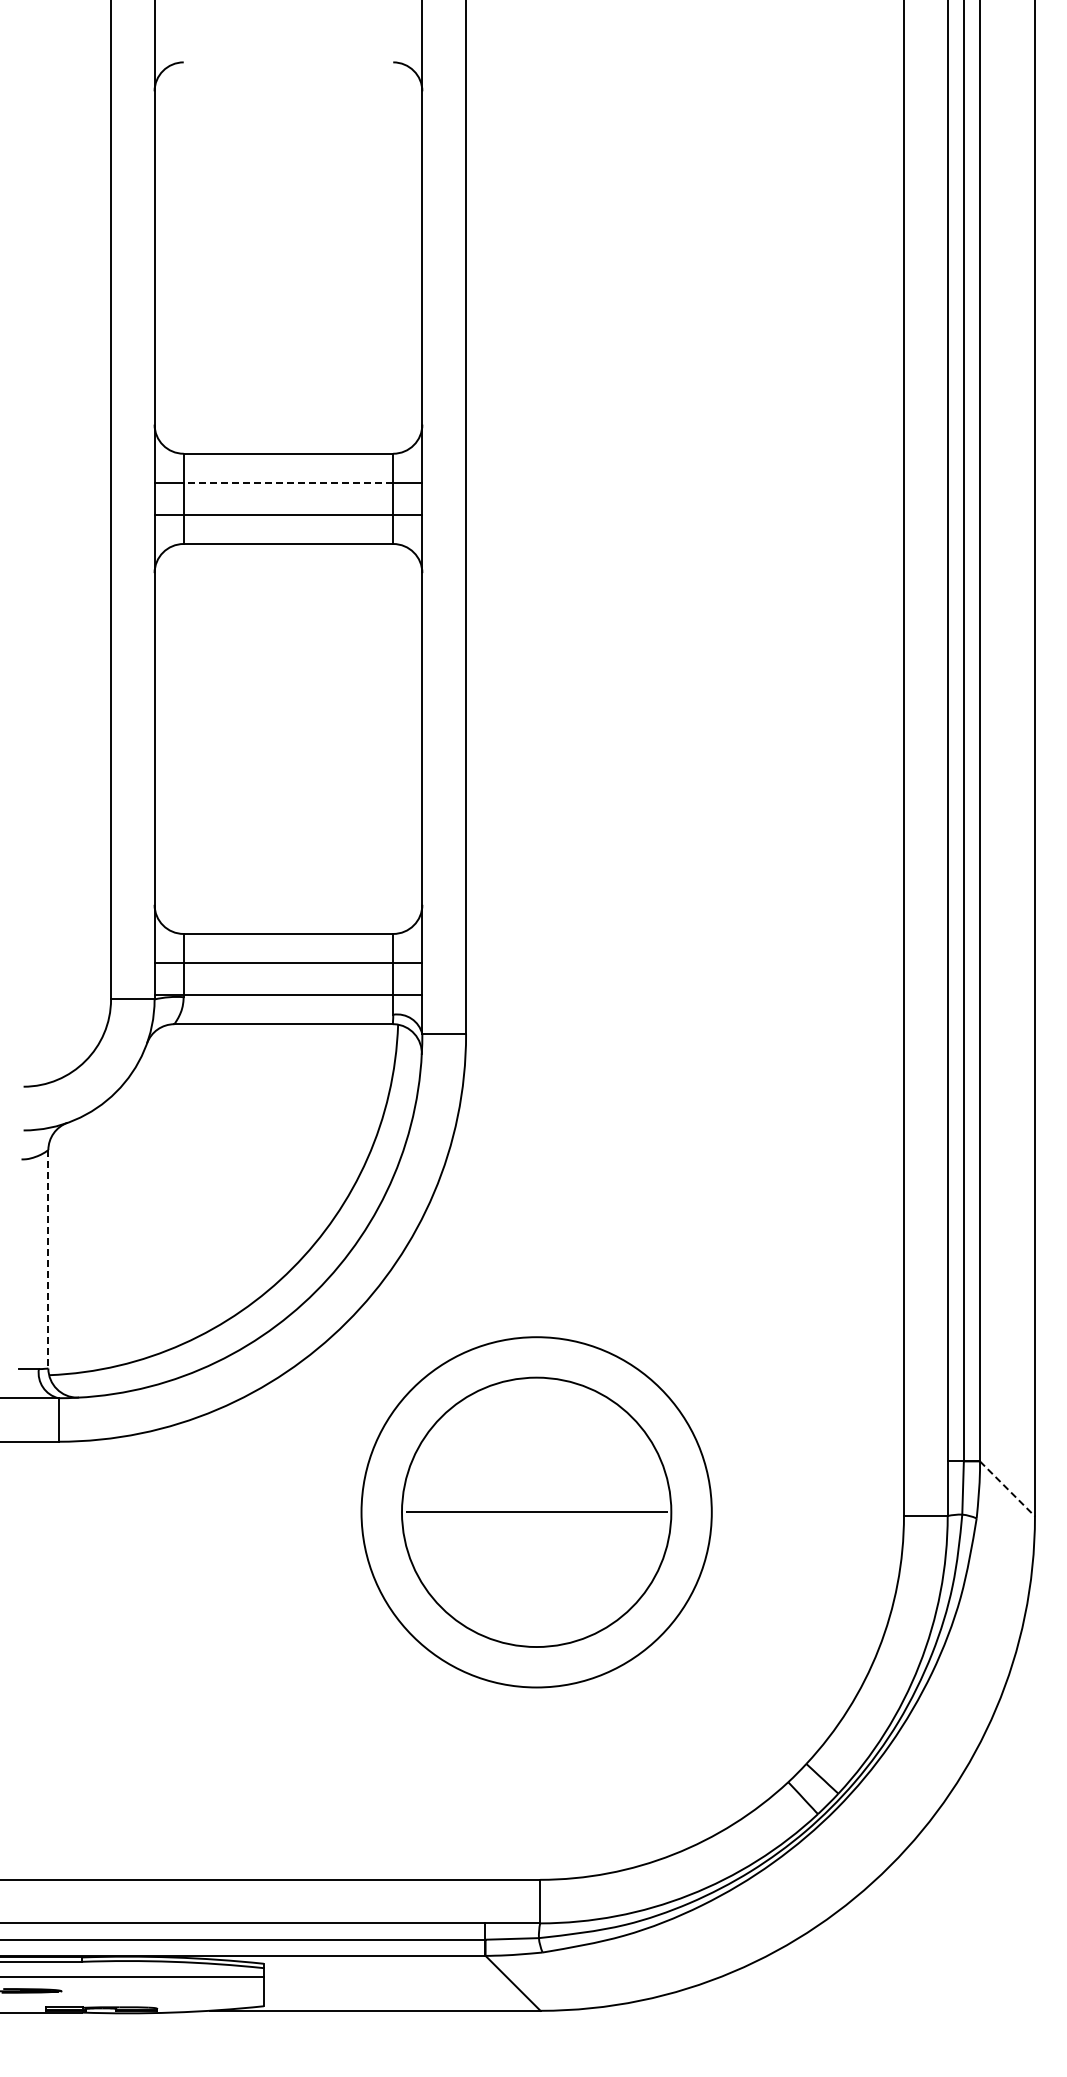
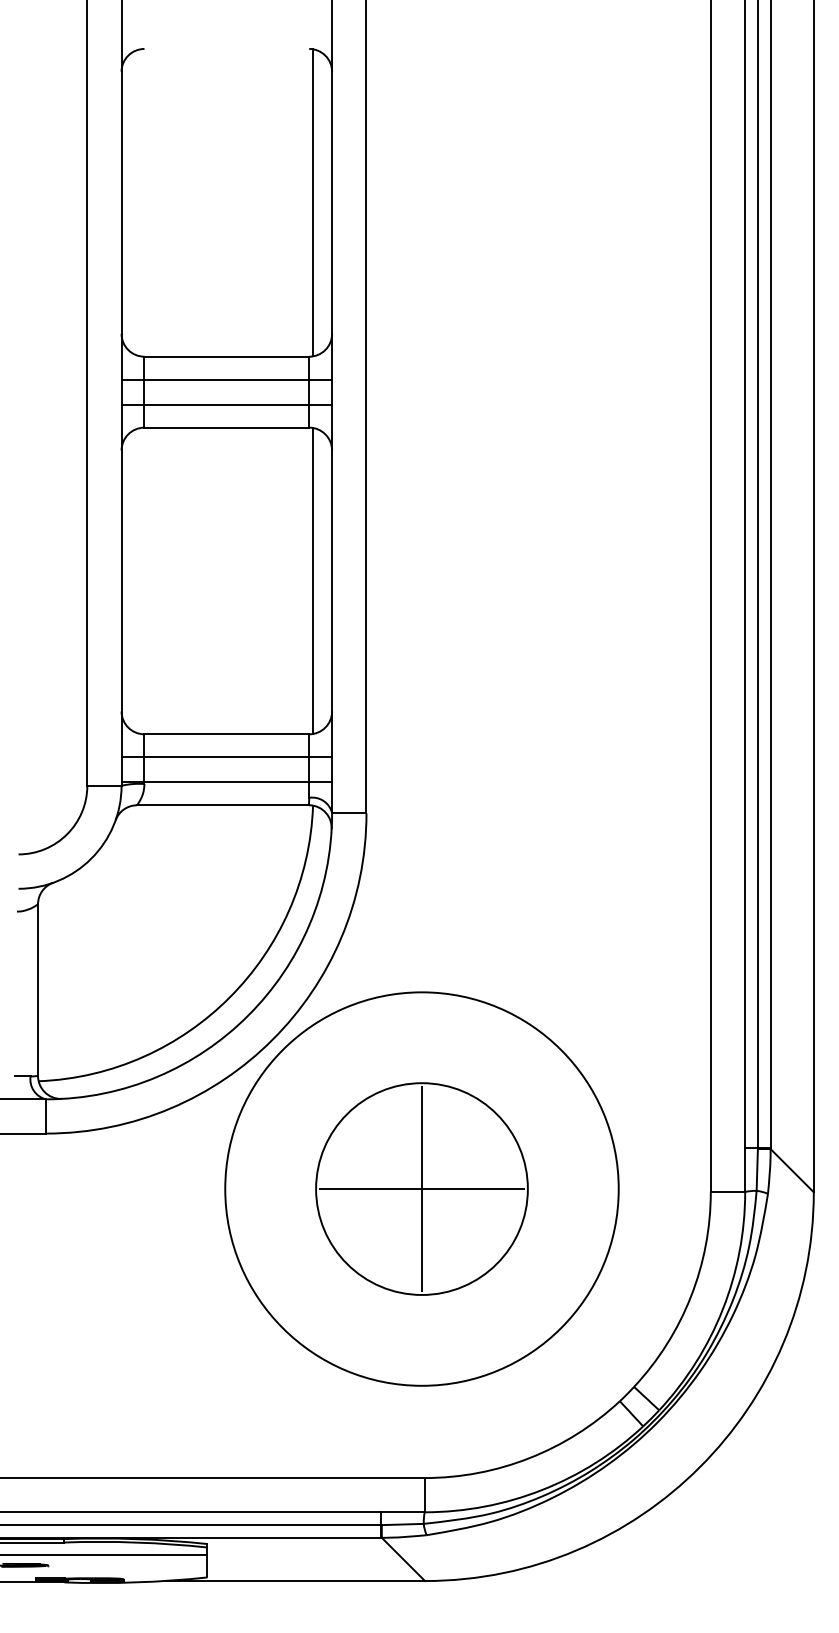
line: (398, 257) -> (313, 202), added
line: (288, 482) -> (226, 379), dashed -> solid
line: (398, 738) -> (313, 580), added
line: (48, 1259) -> (38, 990), dashed -> solid
line: (1007, 1488) -> (792, 1170), dashed -> solid
circle: (536, 1512) -> (421, 1189), size x1.43
line: (536, 1512) -> (421, 1189), added

